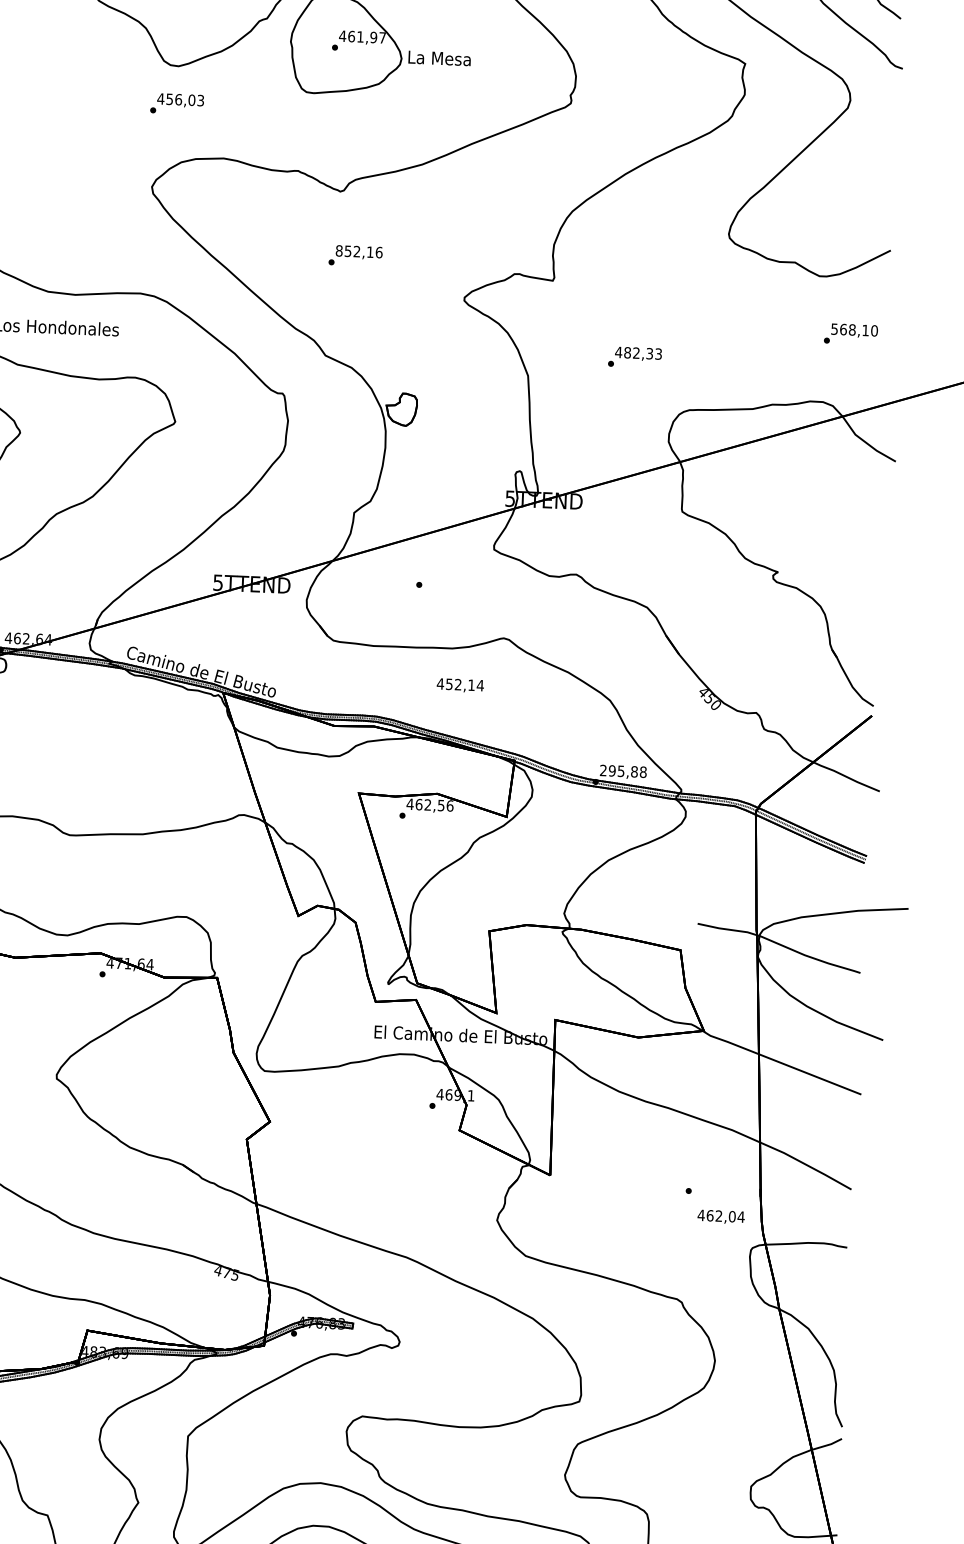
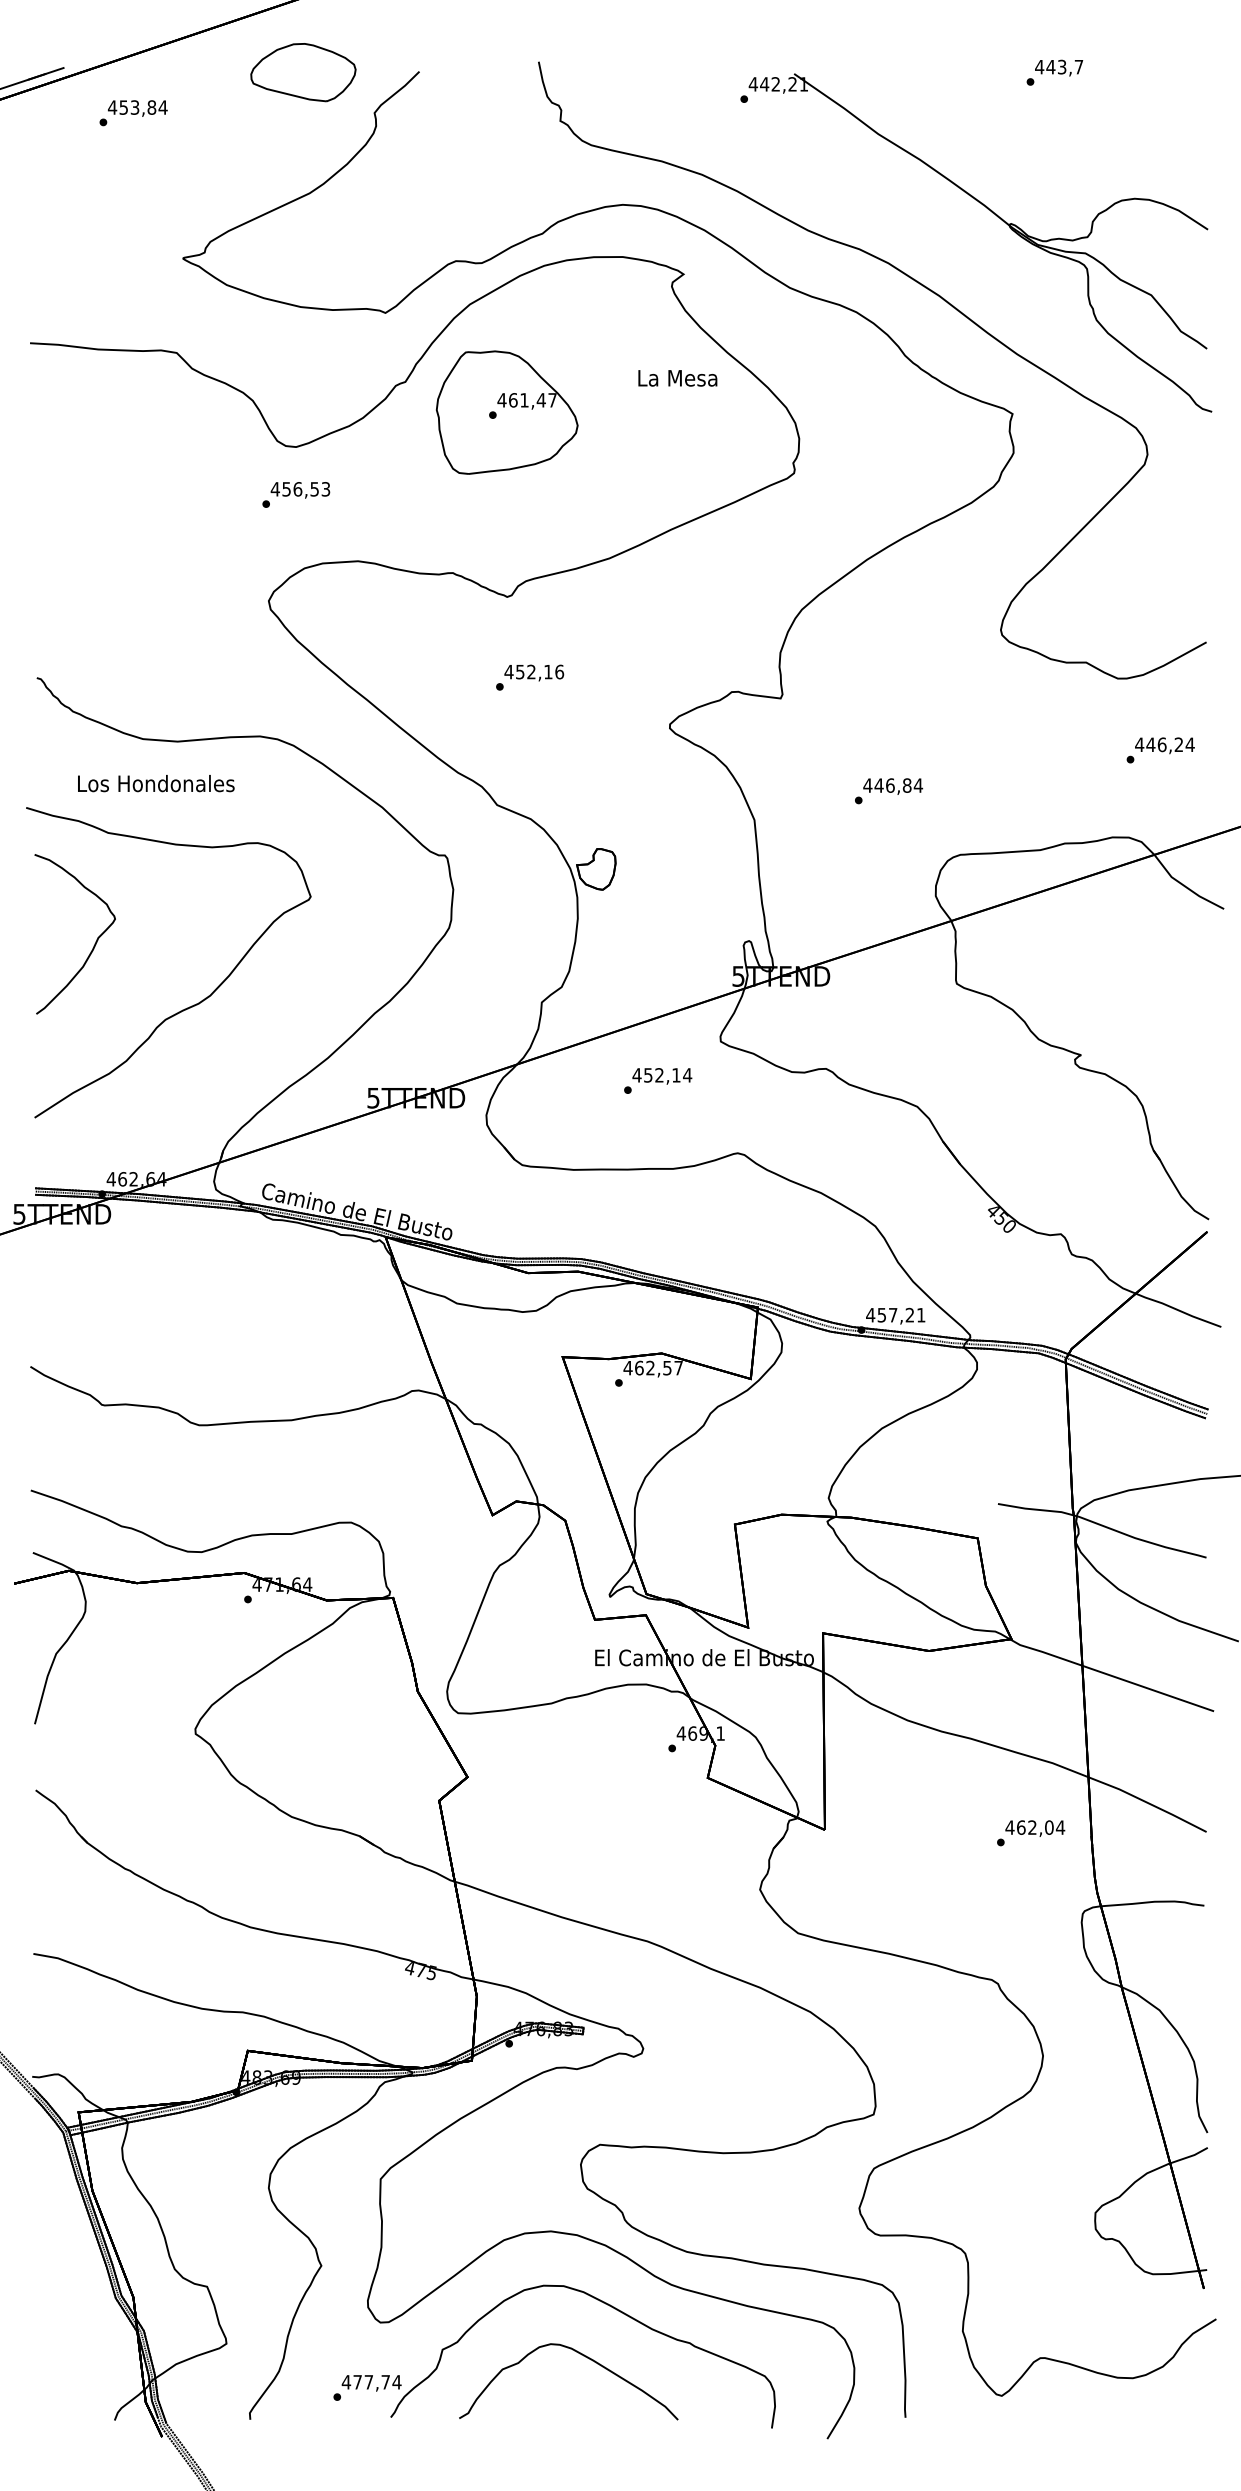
text: (373, 37) -> (540, 400), 461,97 -> 461,47
text: (439, 58) -> (677, 378), moved
text: (191, 100) -> (314, 489), 456,03 -> 456,53
text: (338, 250) -> (508, 671), 852,16 -> 452,16
text: (854, 329) -> (1164, 744), 568,10 -> 446,24
text: (642, 353) -> (898, 785), 482,33 -> 446,84
text: (460, 685) -> (662, 1076), moved
text: (623, 770) -> (895, 1314), 295,88 -> 457,21
text: (450, 805) -> (678, 1367), 462,56 -> 462,57
text: (721, 1216) -> (1035, 1828), moved

